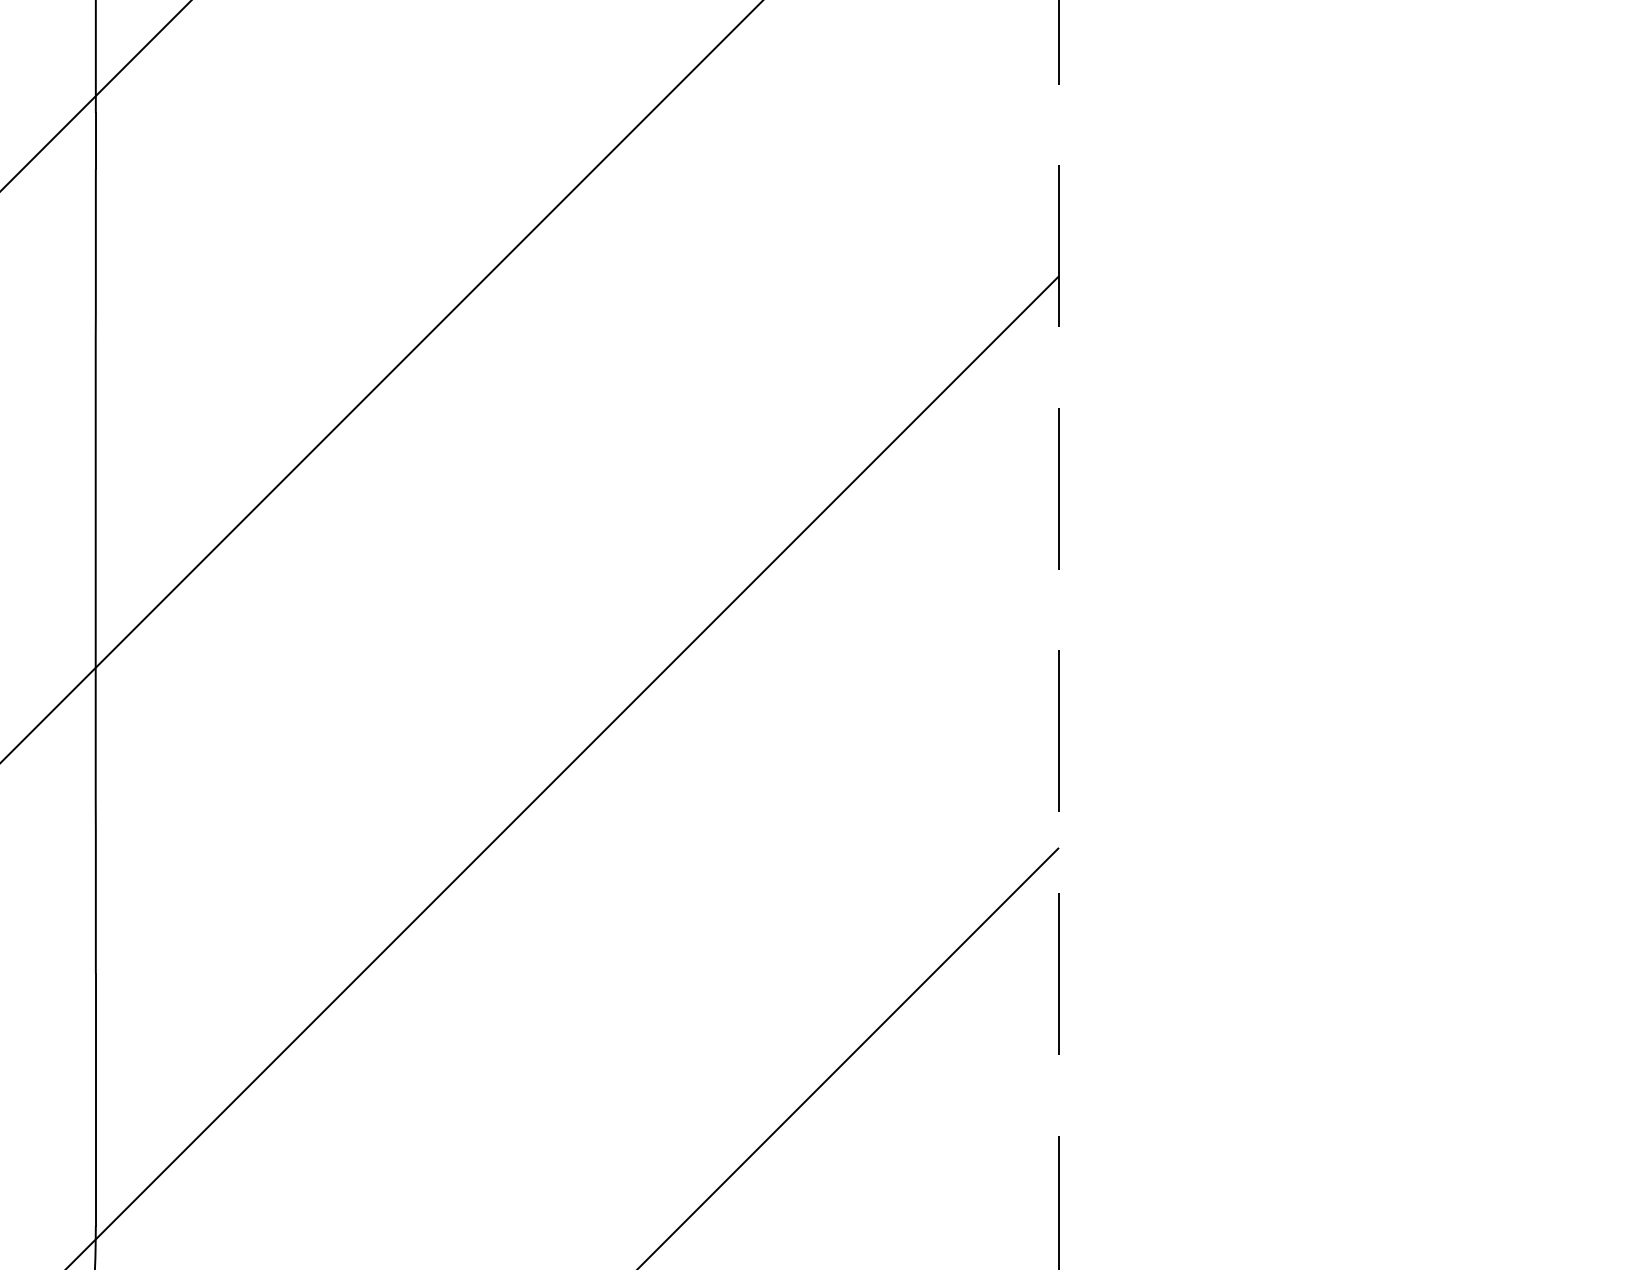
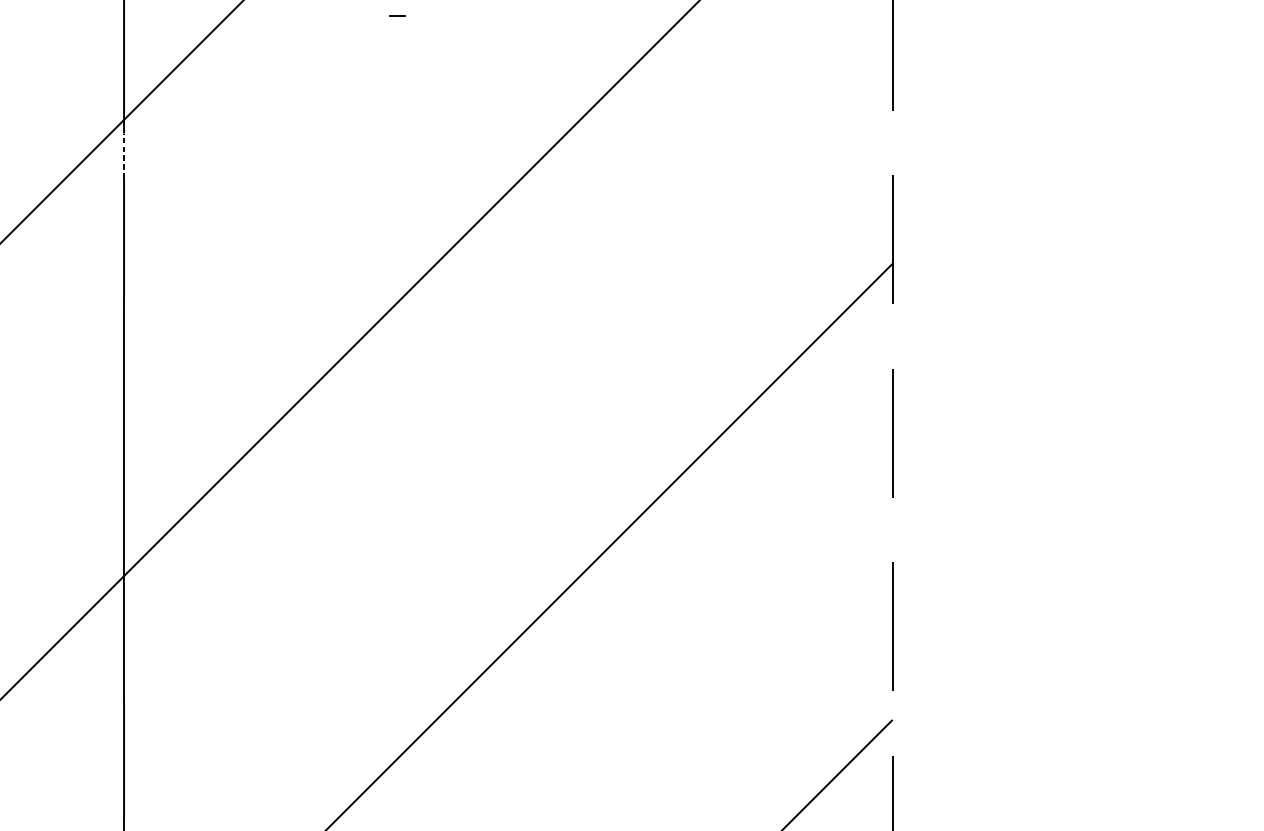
line: (95, 140) -> (123, 155), solid -> dashed

